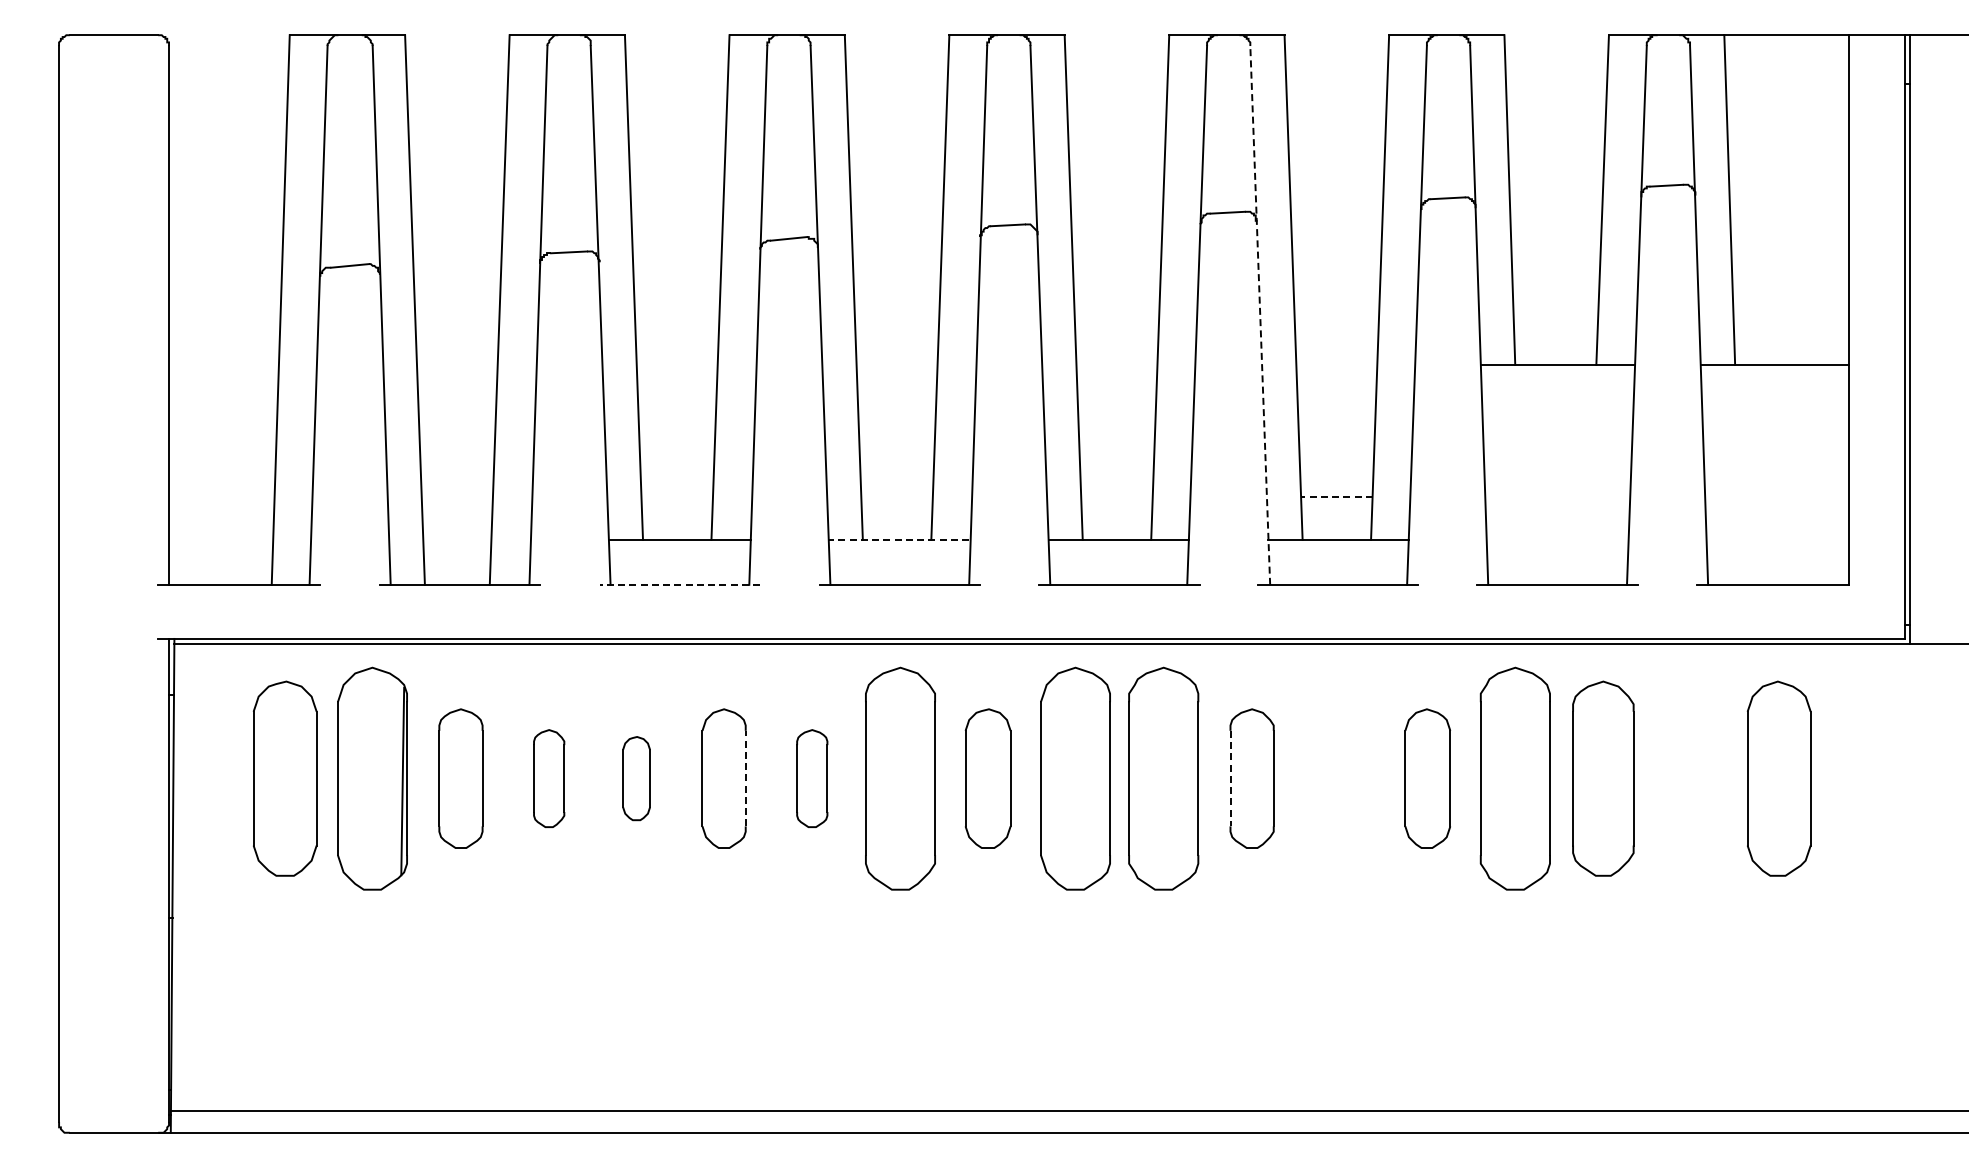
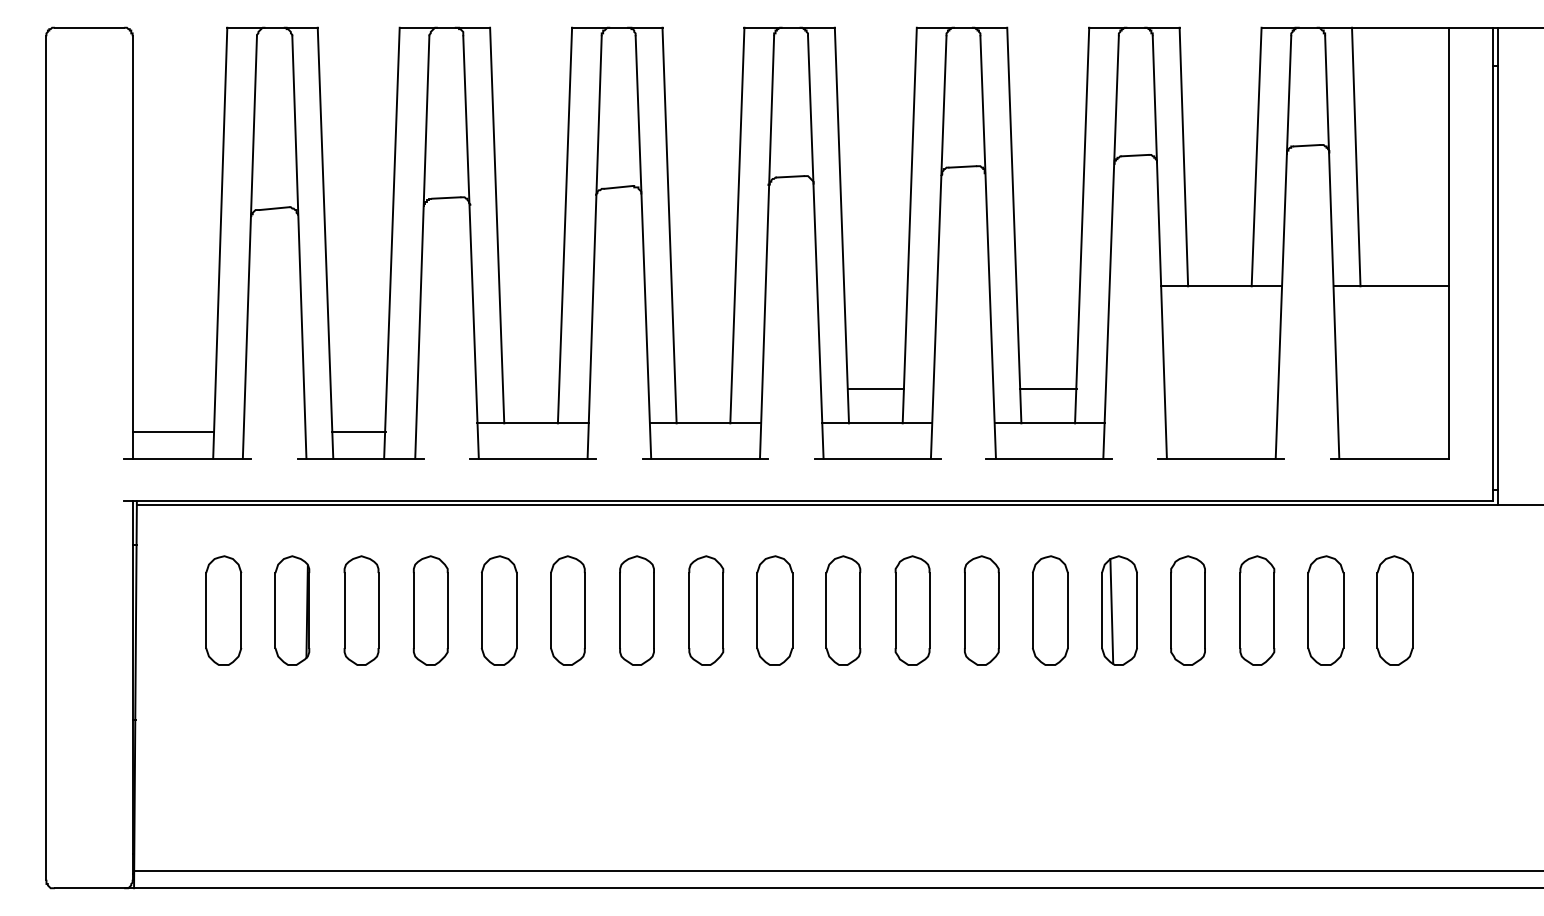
line: (1260, 315) -> (988, 247), dashed -> solid
line: (1116, 496) -> (875, 389), added
line: (1336, 496) -> (1047, 389), dashed -> solid
line: (898, 539) -> (704, 423), dashed -> solid
line: (220, 550) -> (173, 431), added
line: (457, 550) -> (358, 431), added
line: (679, 584) -> (532, 458), dashed -> solid
part: (285, 778) -> (223, 610), size x0.71
part: (372, 778) -> (292, 610), size x0.62
part: (548, 778) -> (430, 610), size x1.43
part: (636, 778) -> (499, 610), size x1.67
line: (745, 778) -> (584, 610), dashed -> solid
part: (811, 778) -> (636, 610), size x1.43
part: (900, 778) -> (706, 610), size x0.62
part: (1075, 778) -> (843, 610), size x0.62
part: (1163, 778) -> (912, 610), size x0.62
line: (1230, 778) -> (964, 610), dashed -> solid
part: (1339, 778) -> (1050, 610), added
part: (1514, 778) -> (1187, 610), size x0.62
part: (1603, 778) -> (1257, 610), size x0.71
part: (1690, 778) -> (1325, 610), added
part: (1779, 778) -> (1395, 610), size x0.71
line: (1417, 779) -> (1111, 611), added

